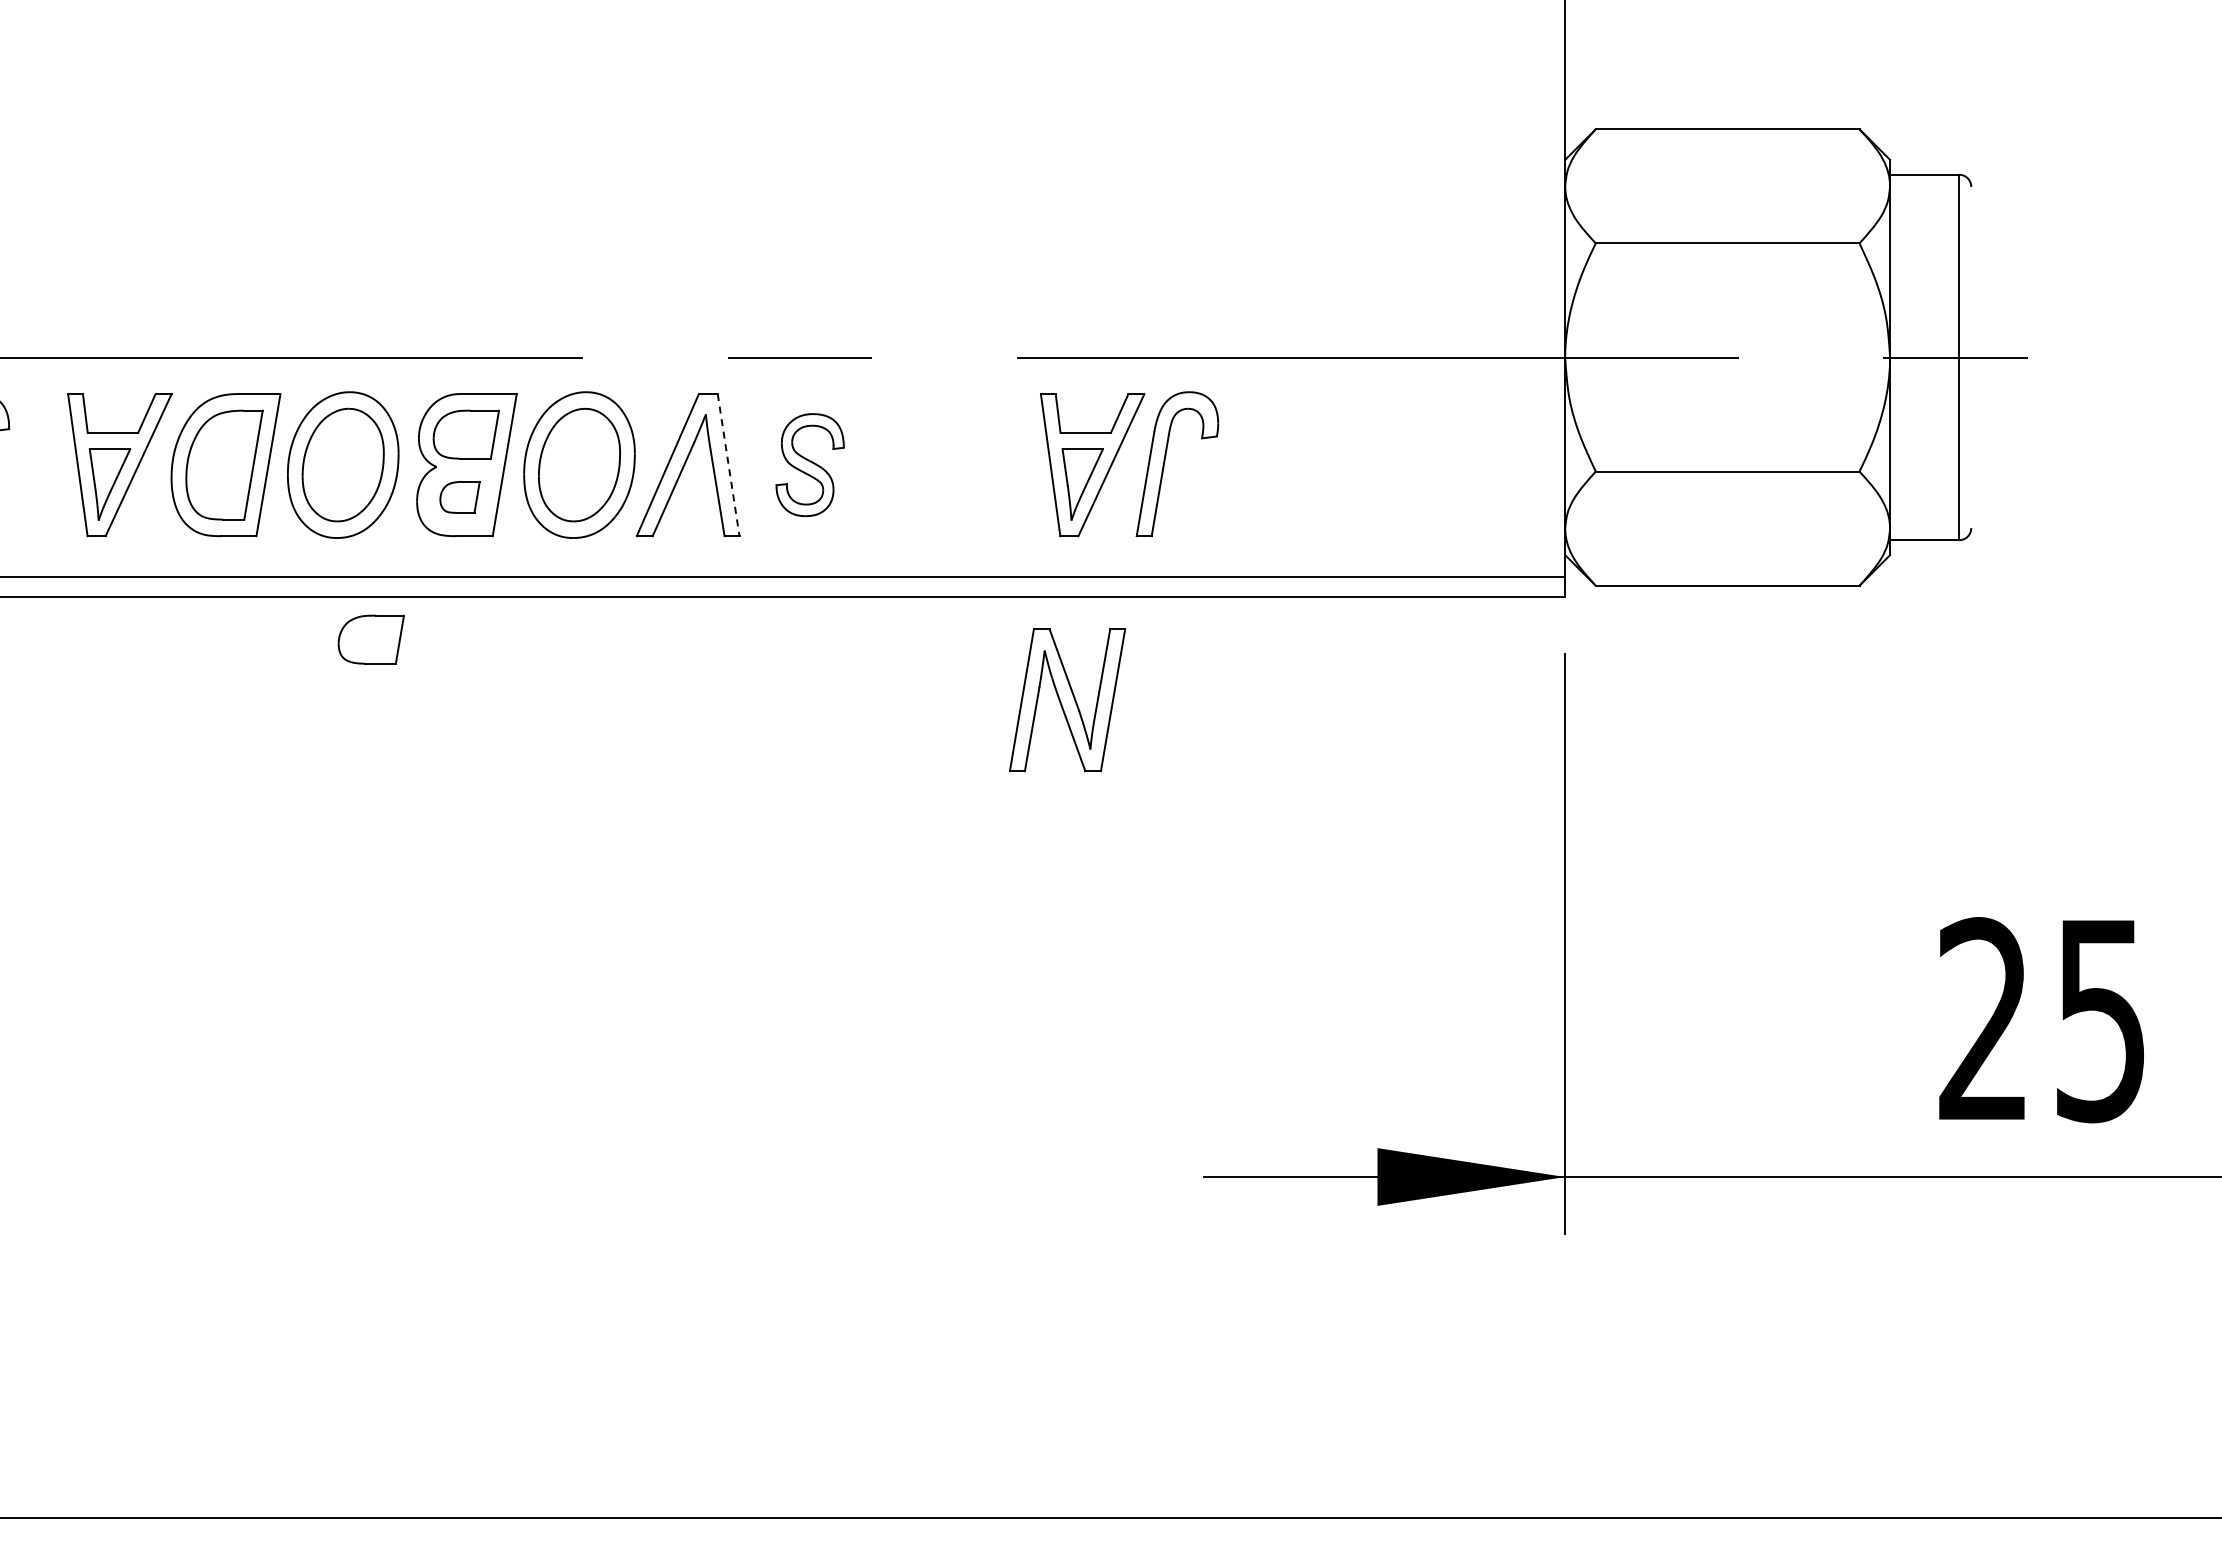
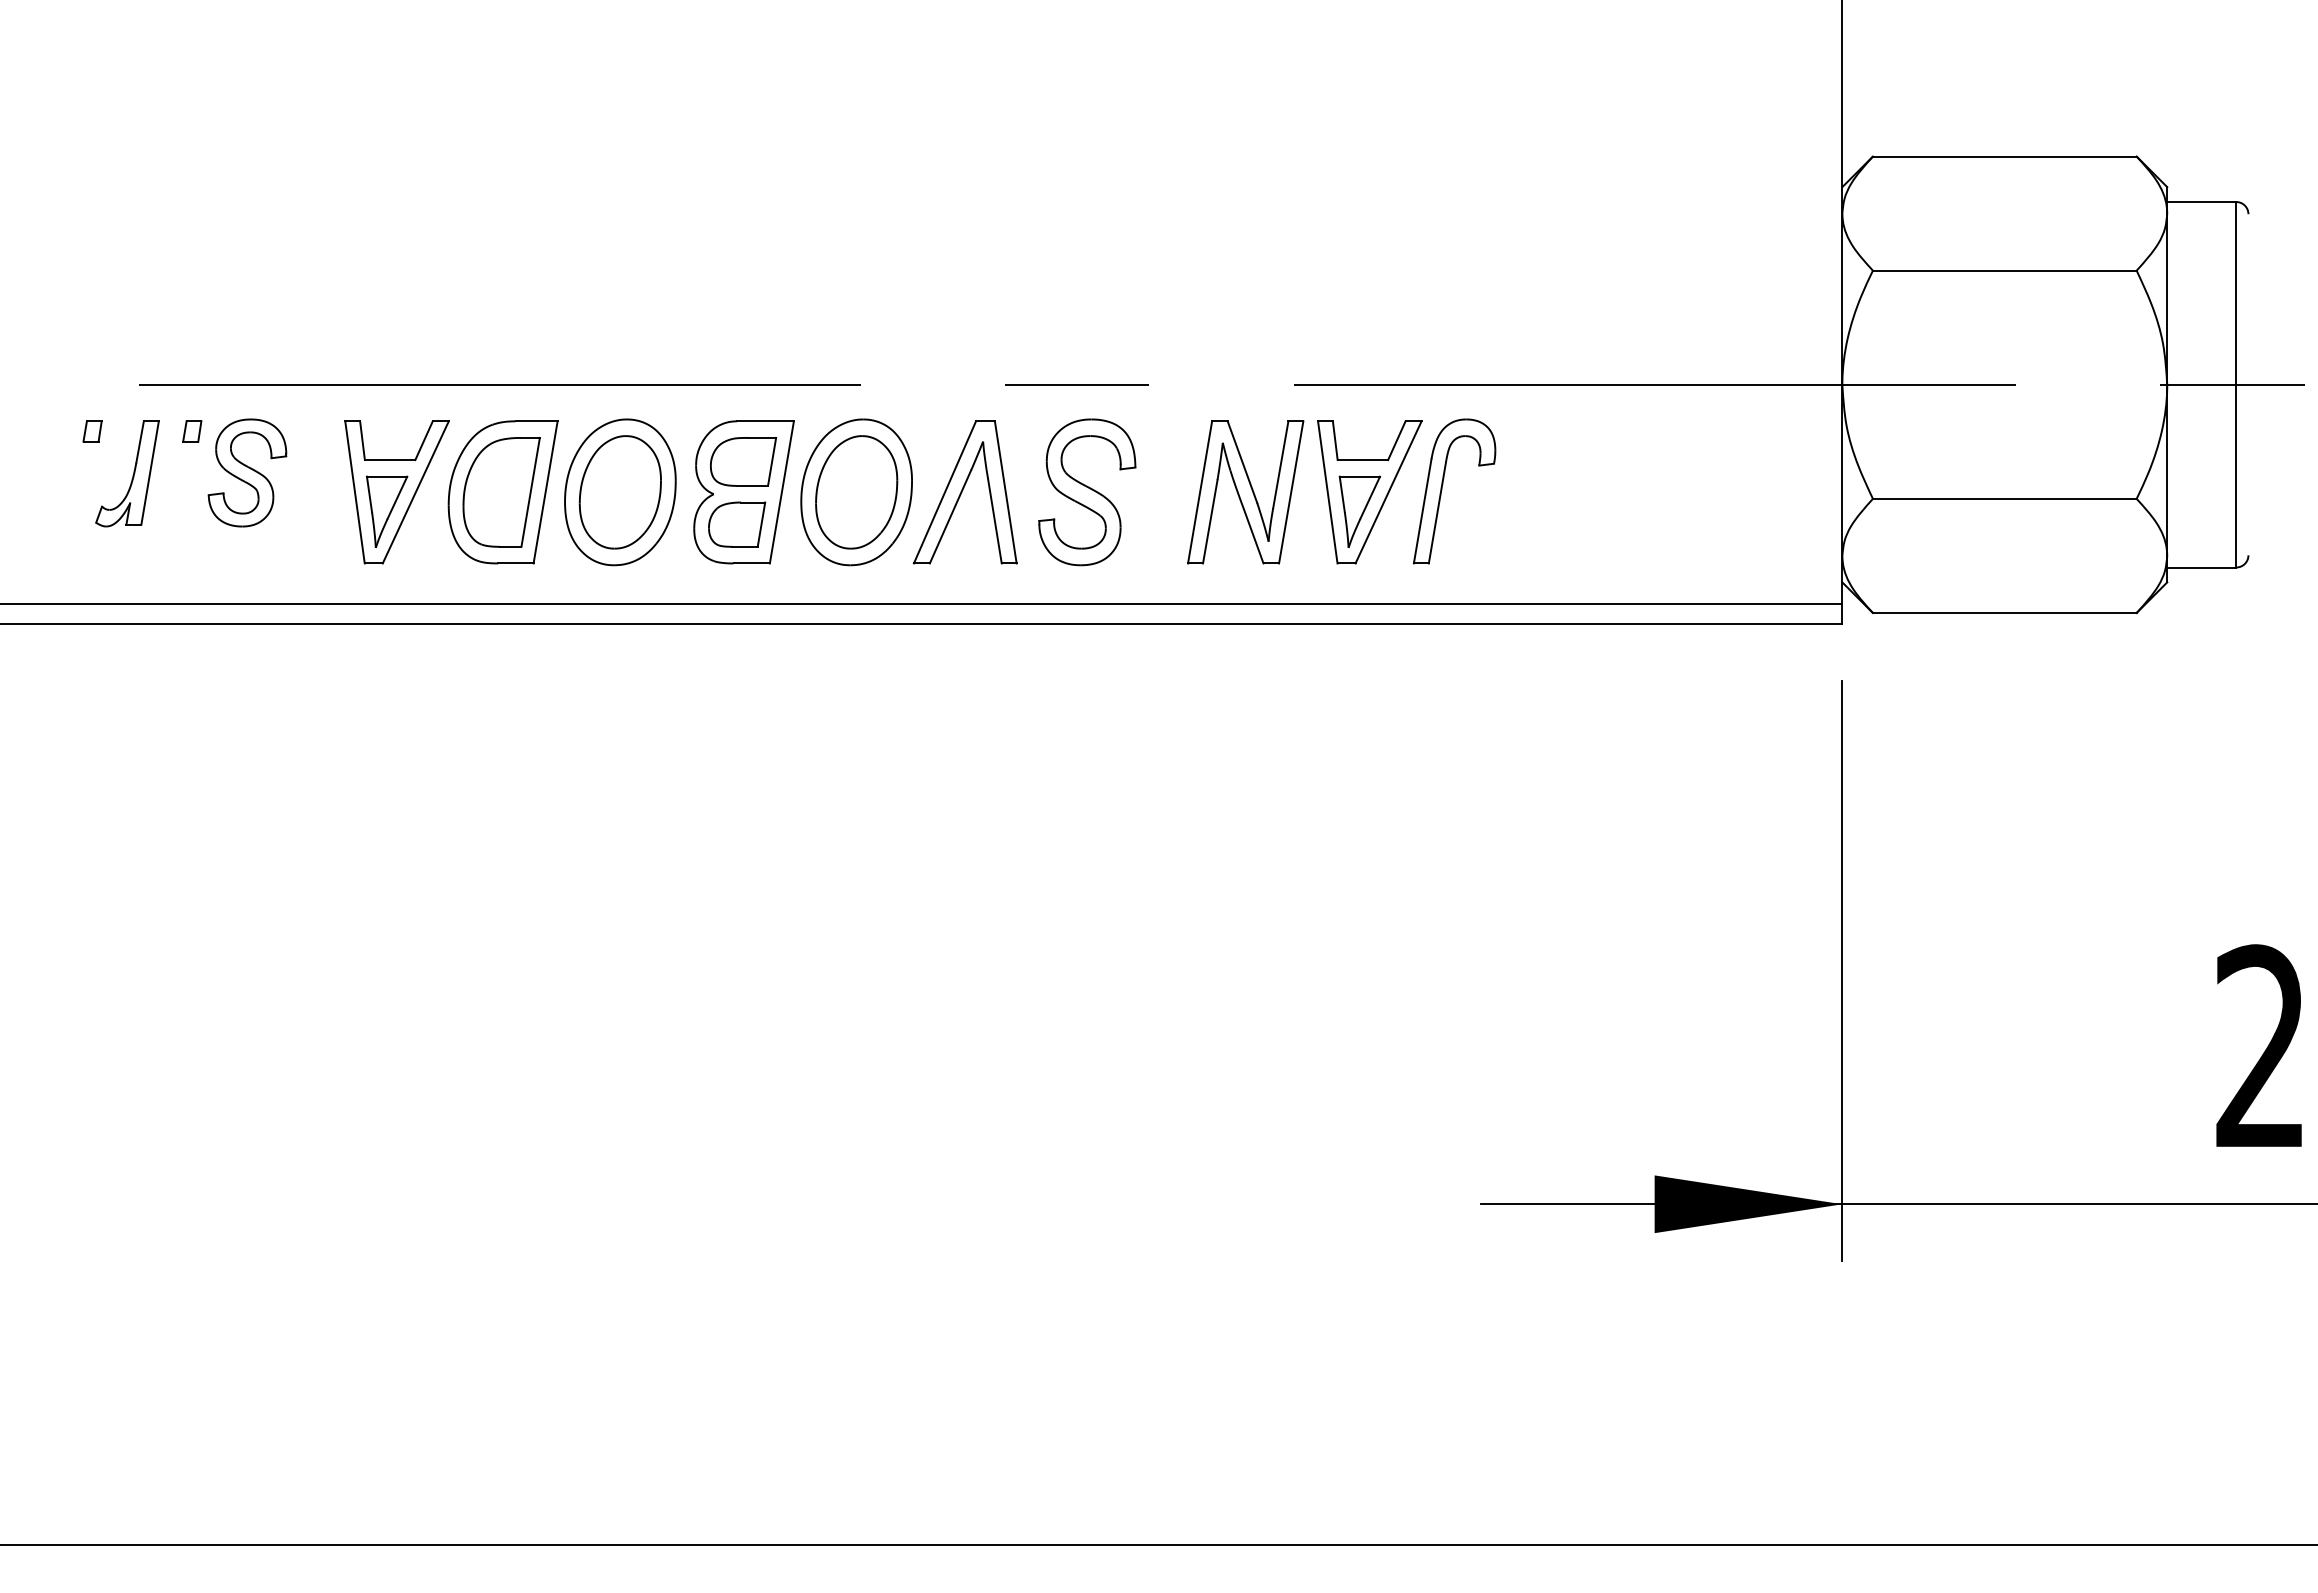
line: (728, 465) -> (1005, 492), dashed -> solid
part: (810, 465) -> (1087, 492), size x1.43
part: (460, 497) -> (737, 524), size x1.43
part: (371, 639) -> (648, 666), removed
part: (1067, 700) -> (1245, 492), moved

